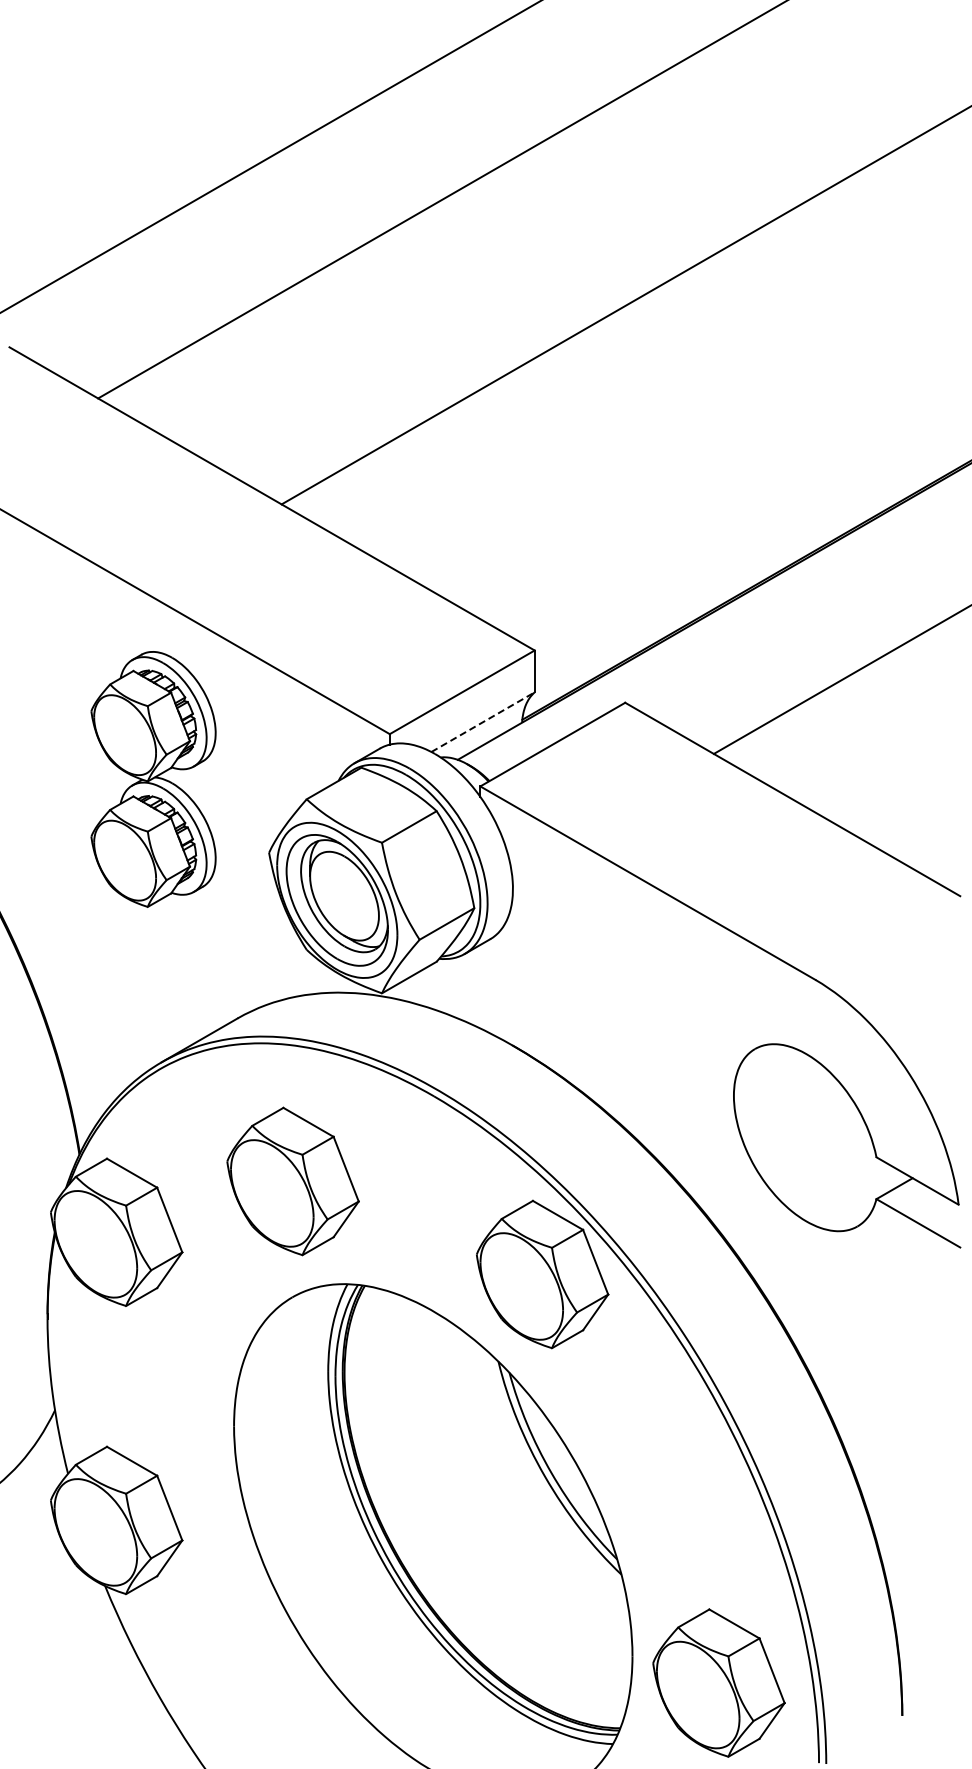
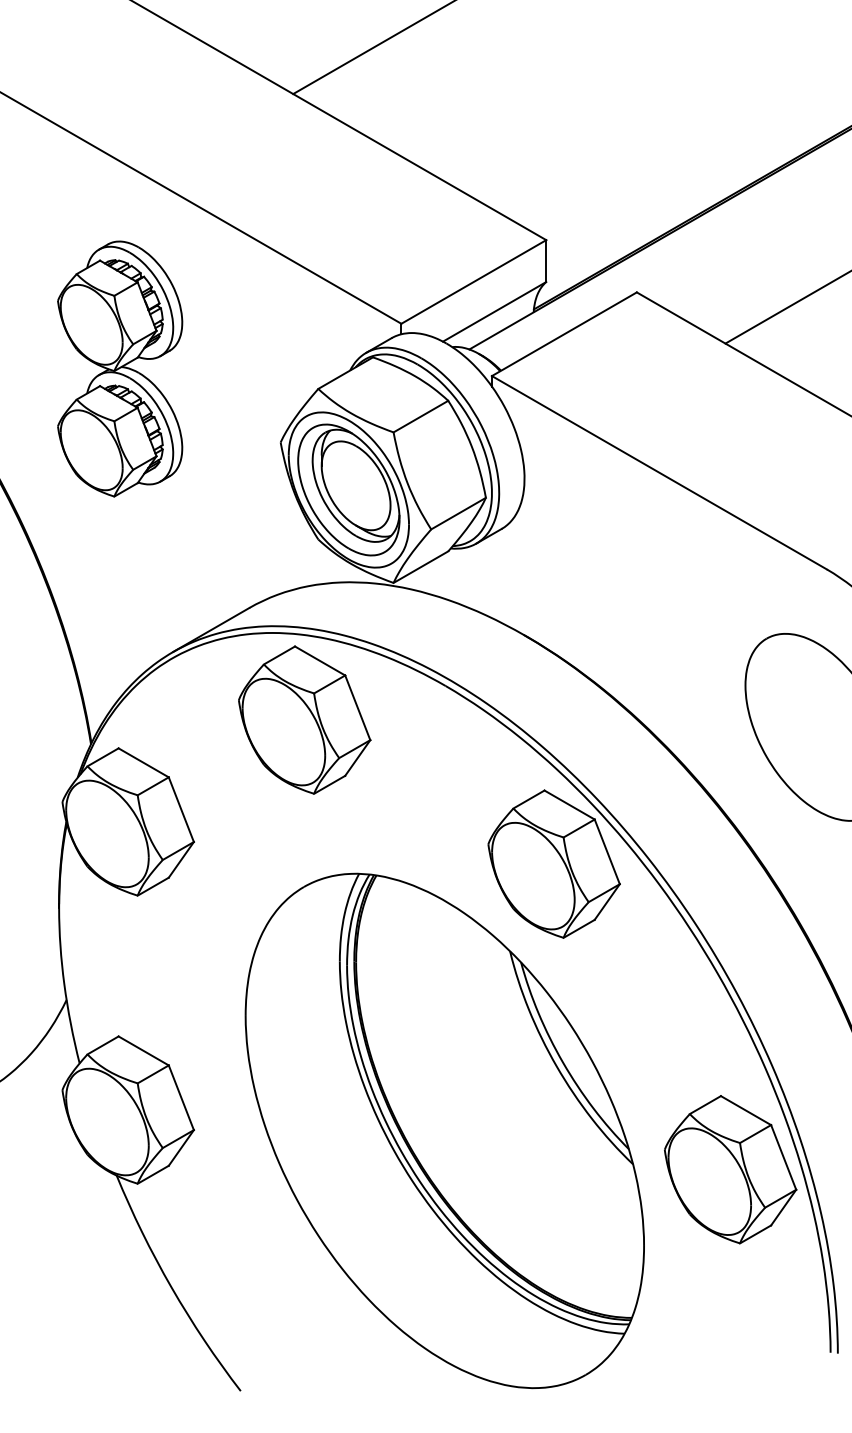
line: (483, 722) -> (495, 312), dashed -> solid
part: (153, 779) -> (120, 369), moved
part: (292, 1181) -> (304, 720), moved
part: (718, 1682) -> (730, 1169), moved

